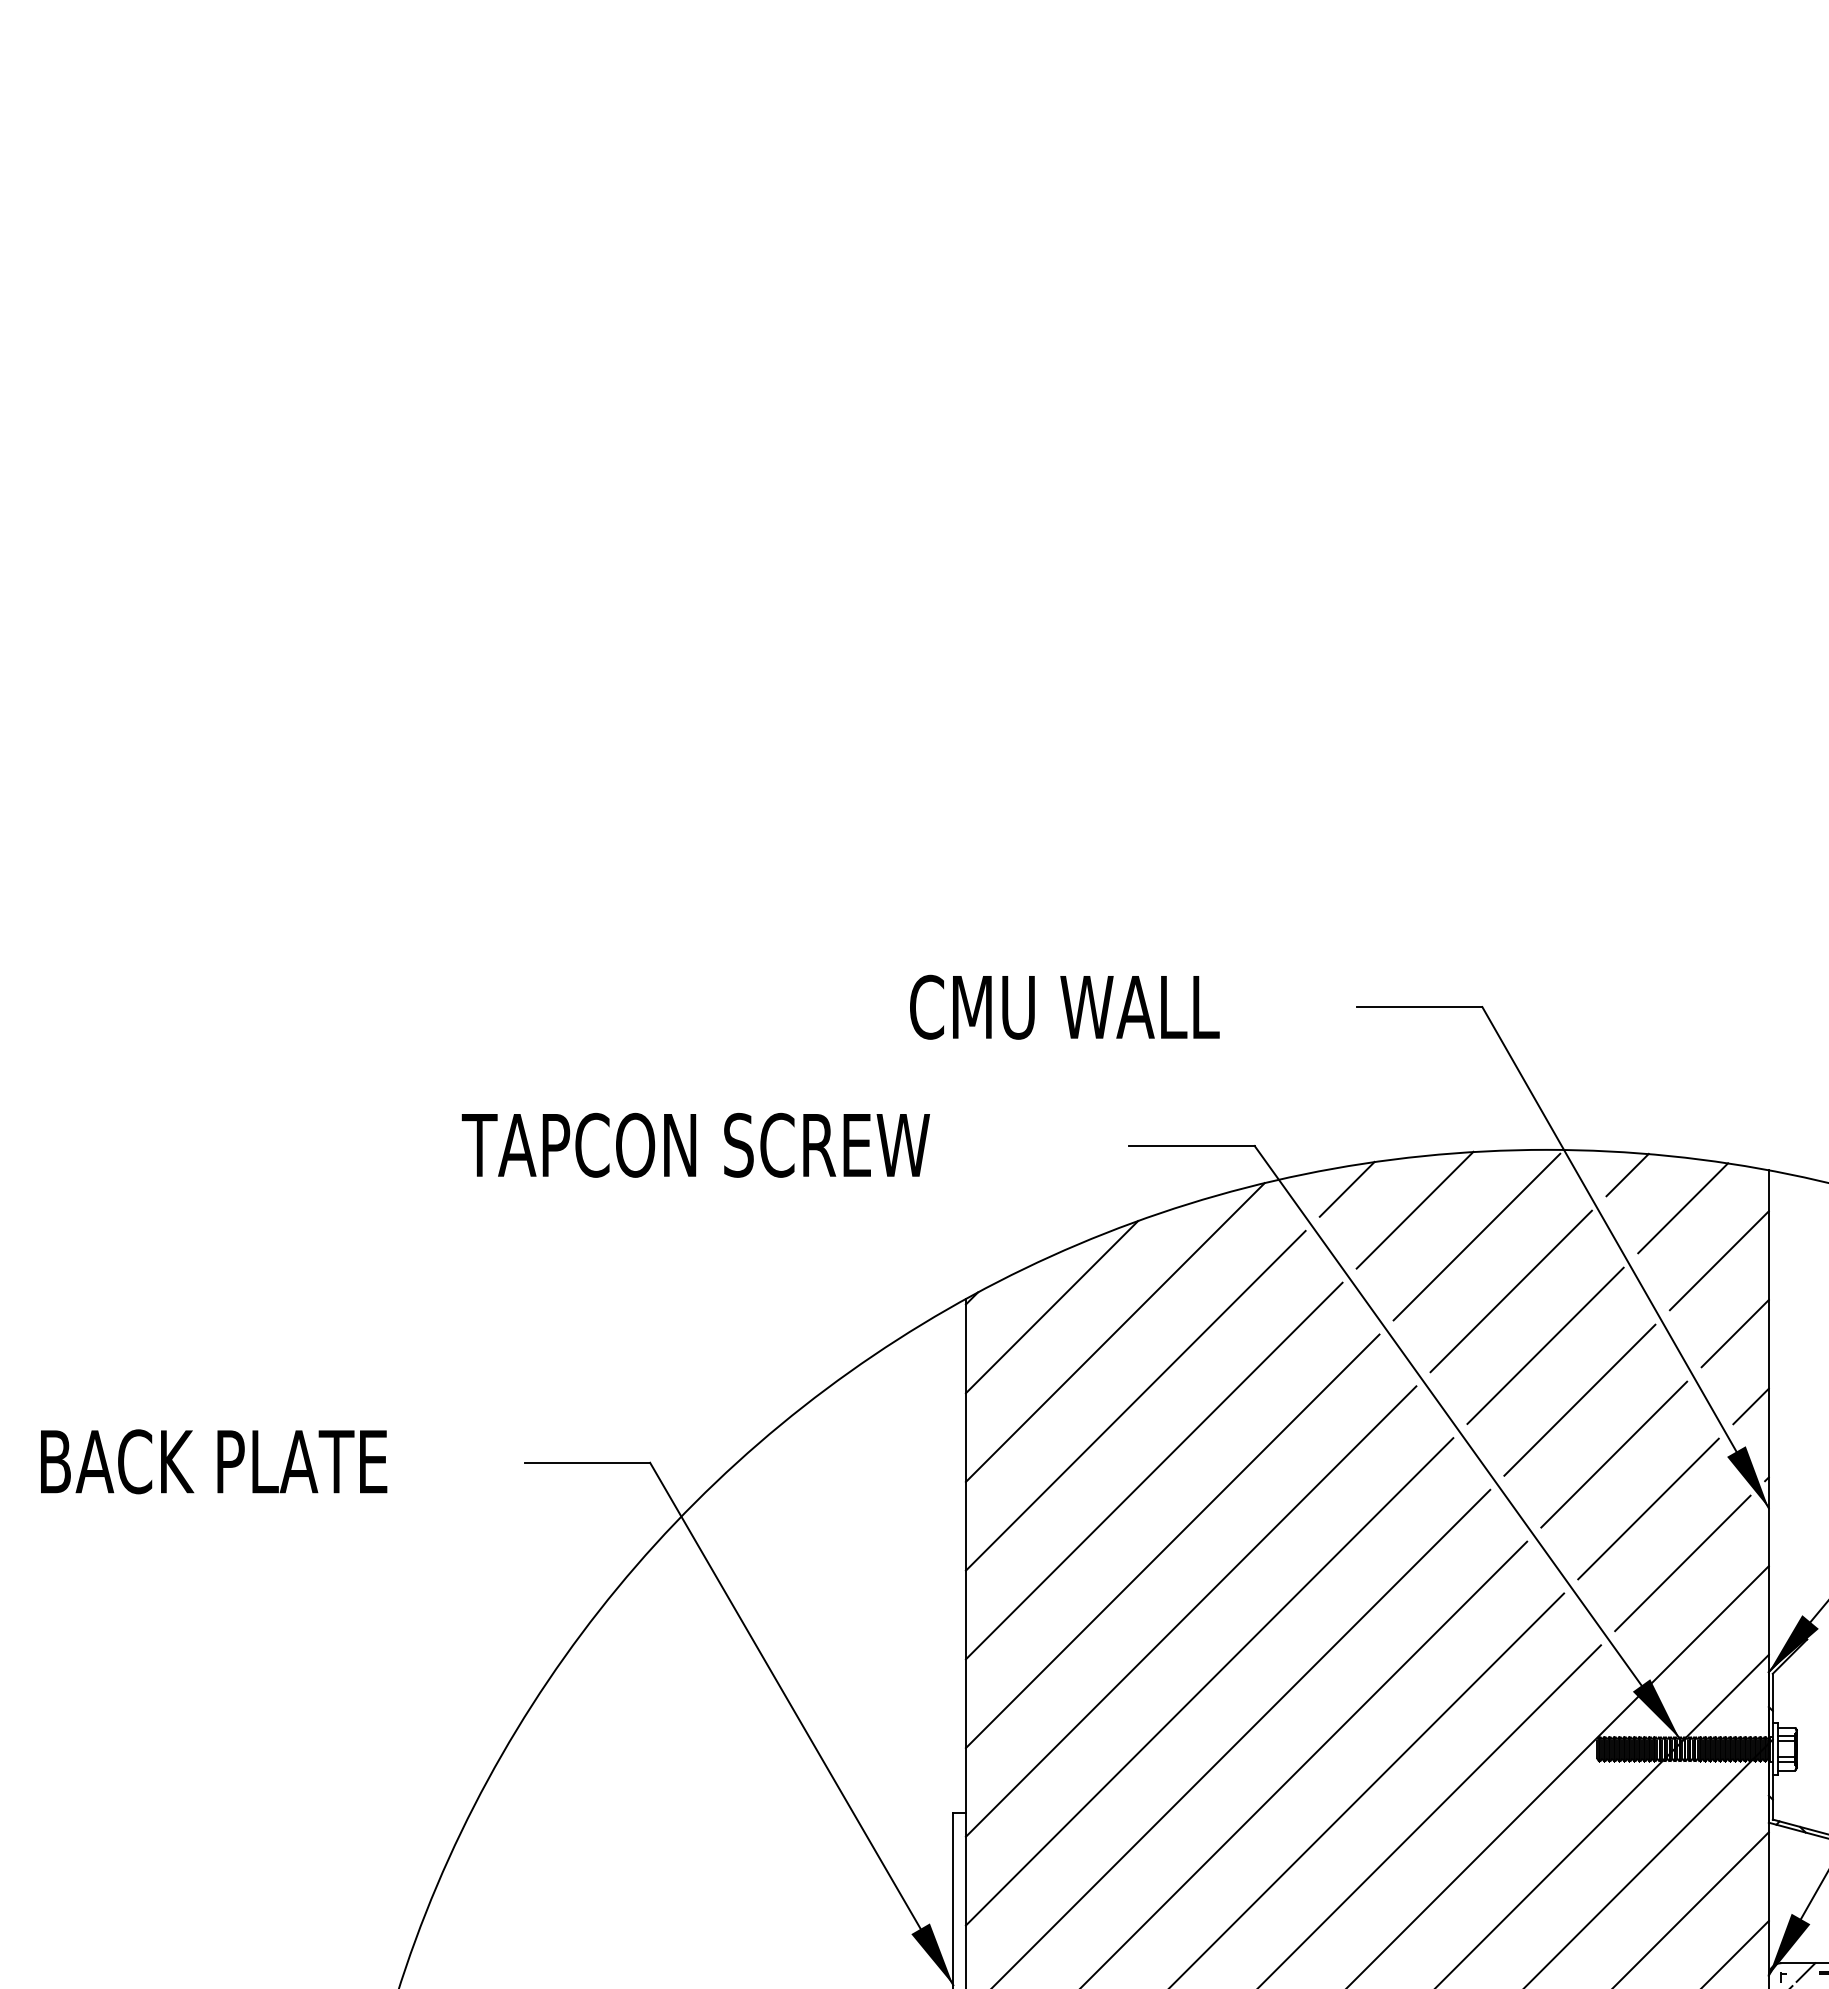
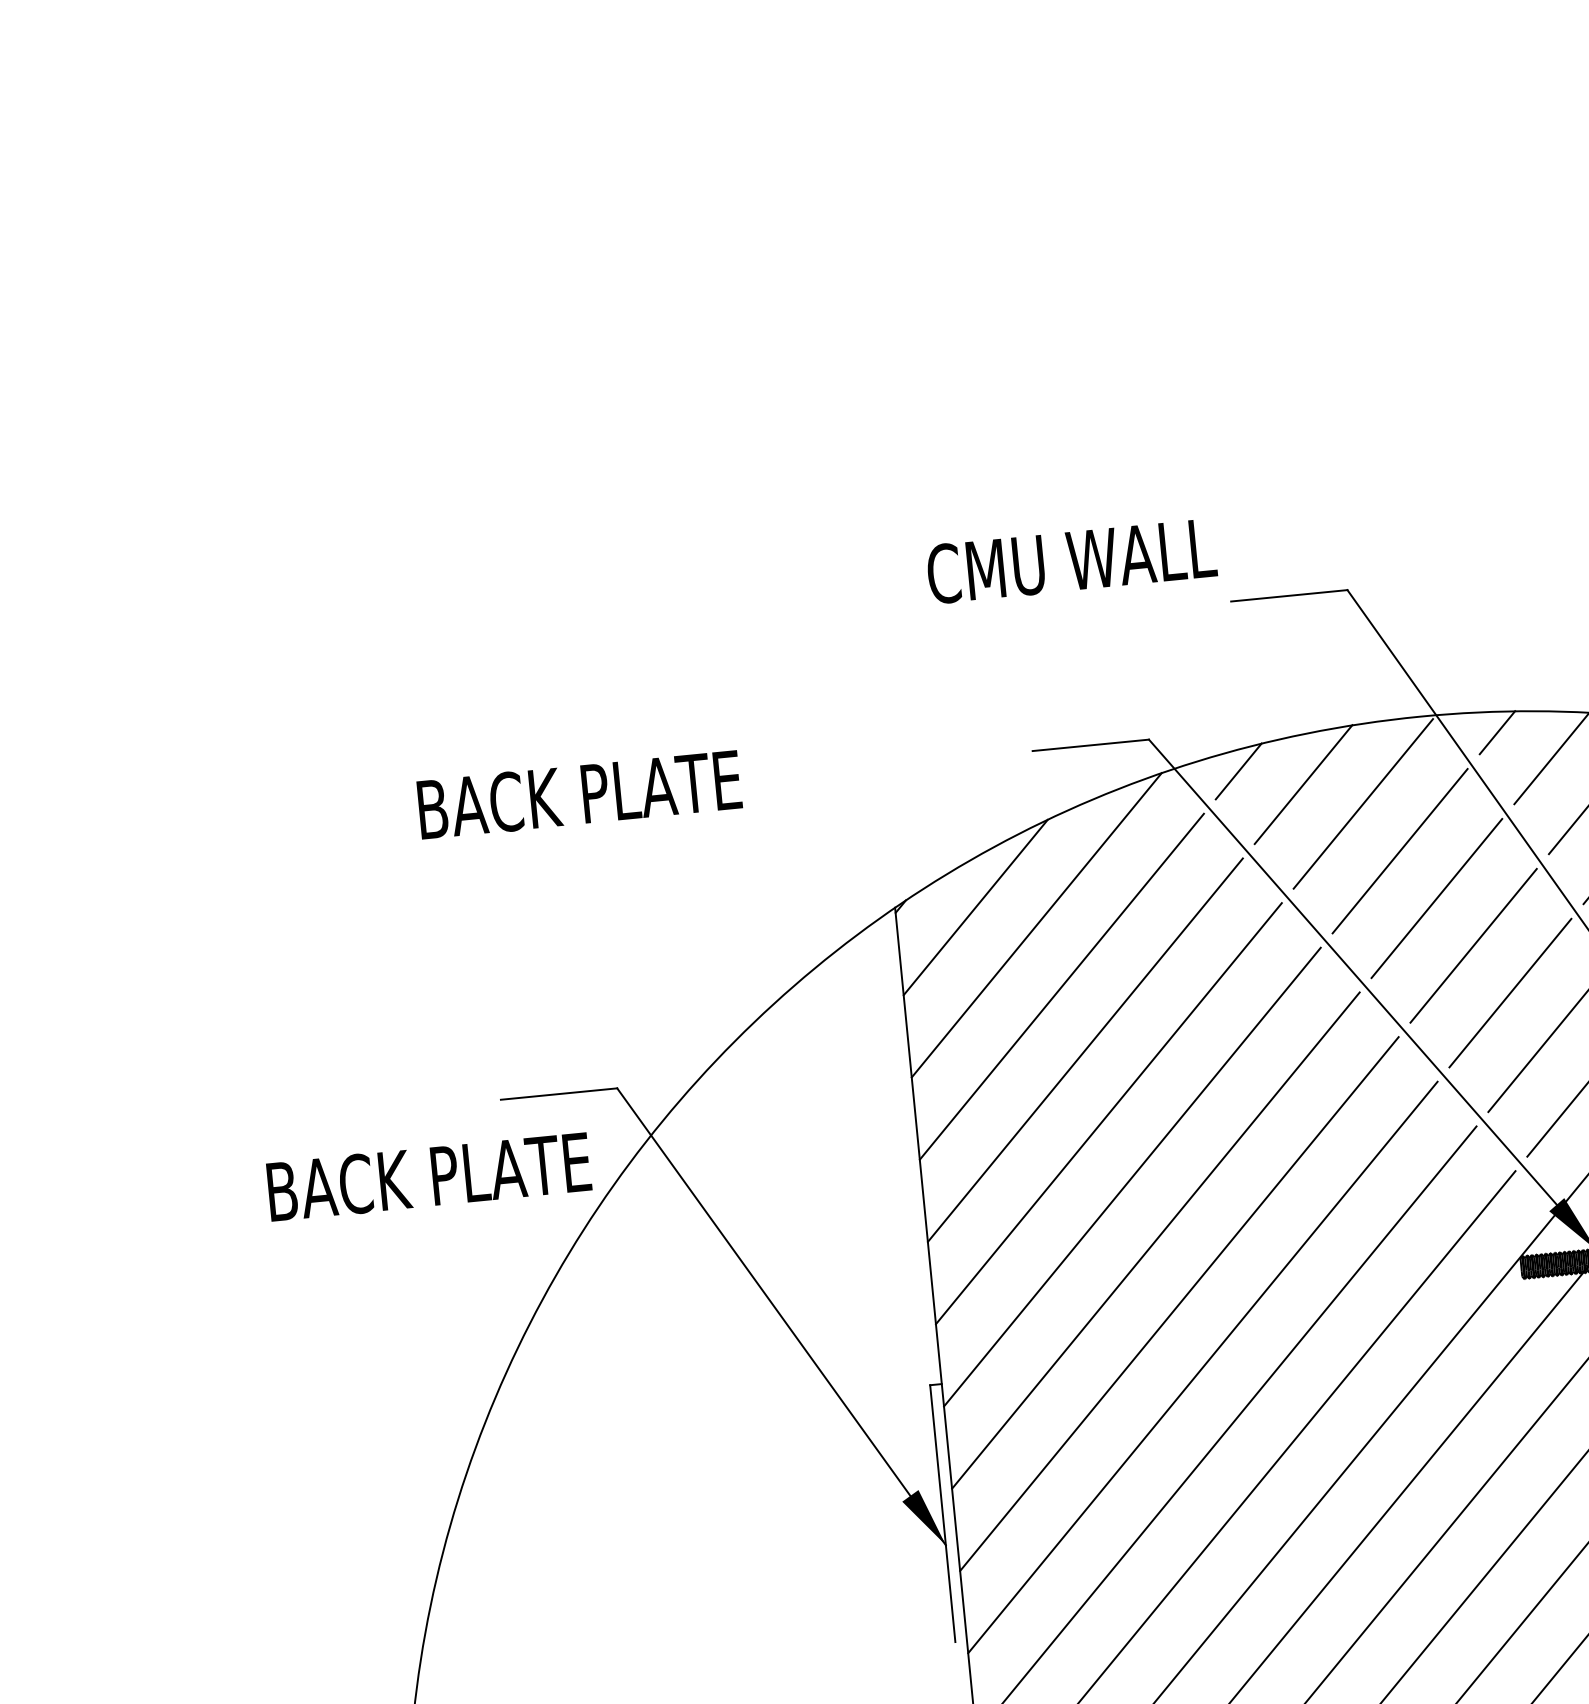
text: (1064, 1006) -> (1071, 560), moved
text: (695, 1144) -> (630, 789), TAPCON SCREW -> BACK PLATE
text: (214, 1461) -> (429, 1176), moved

